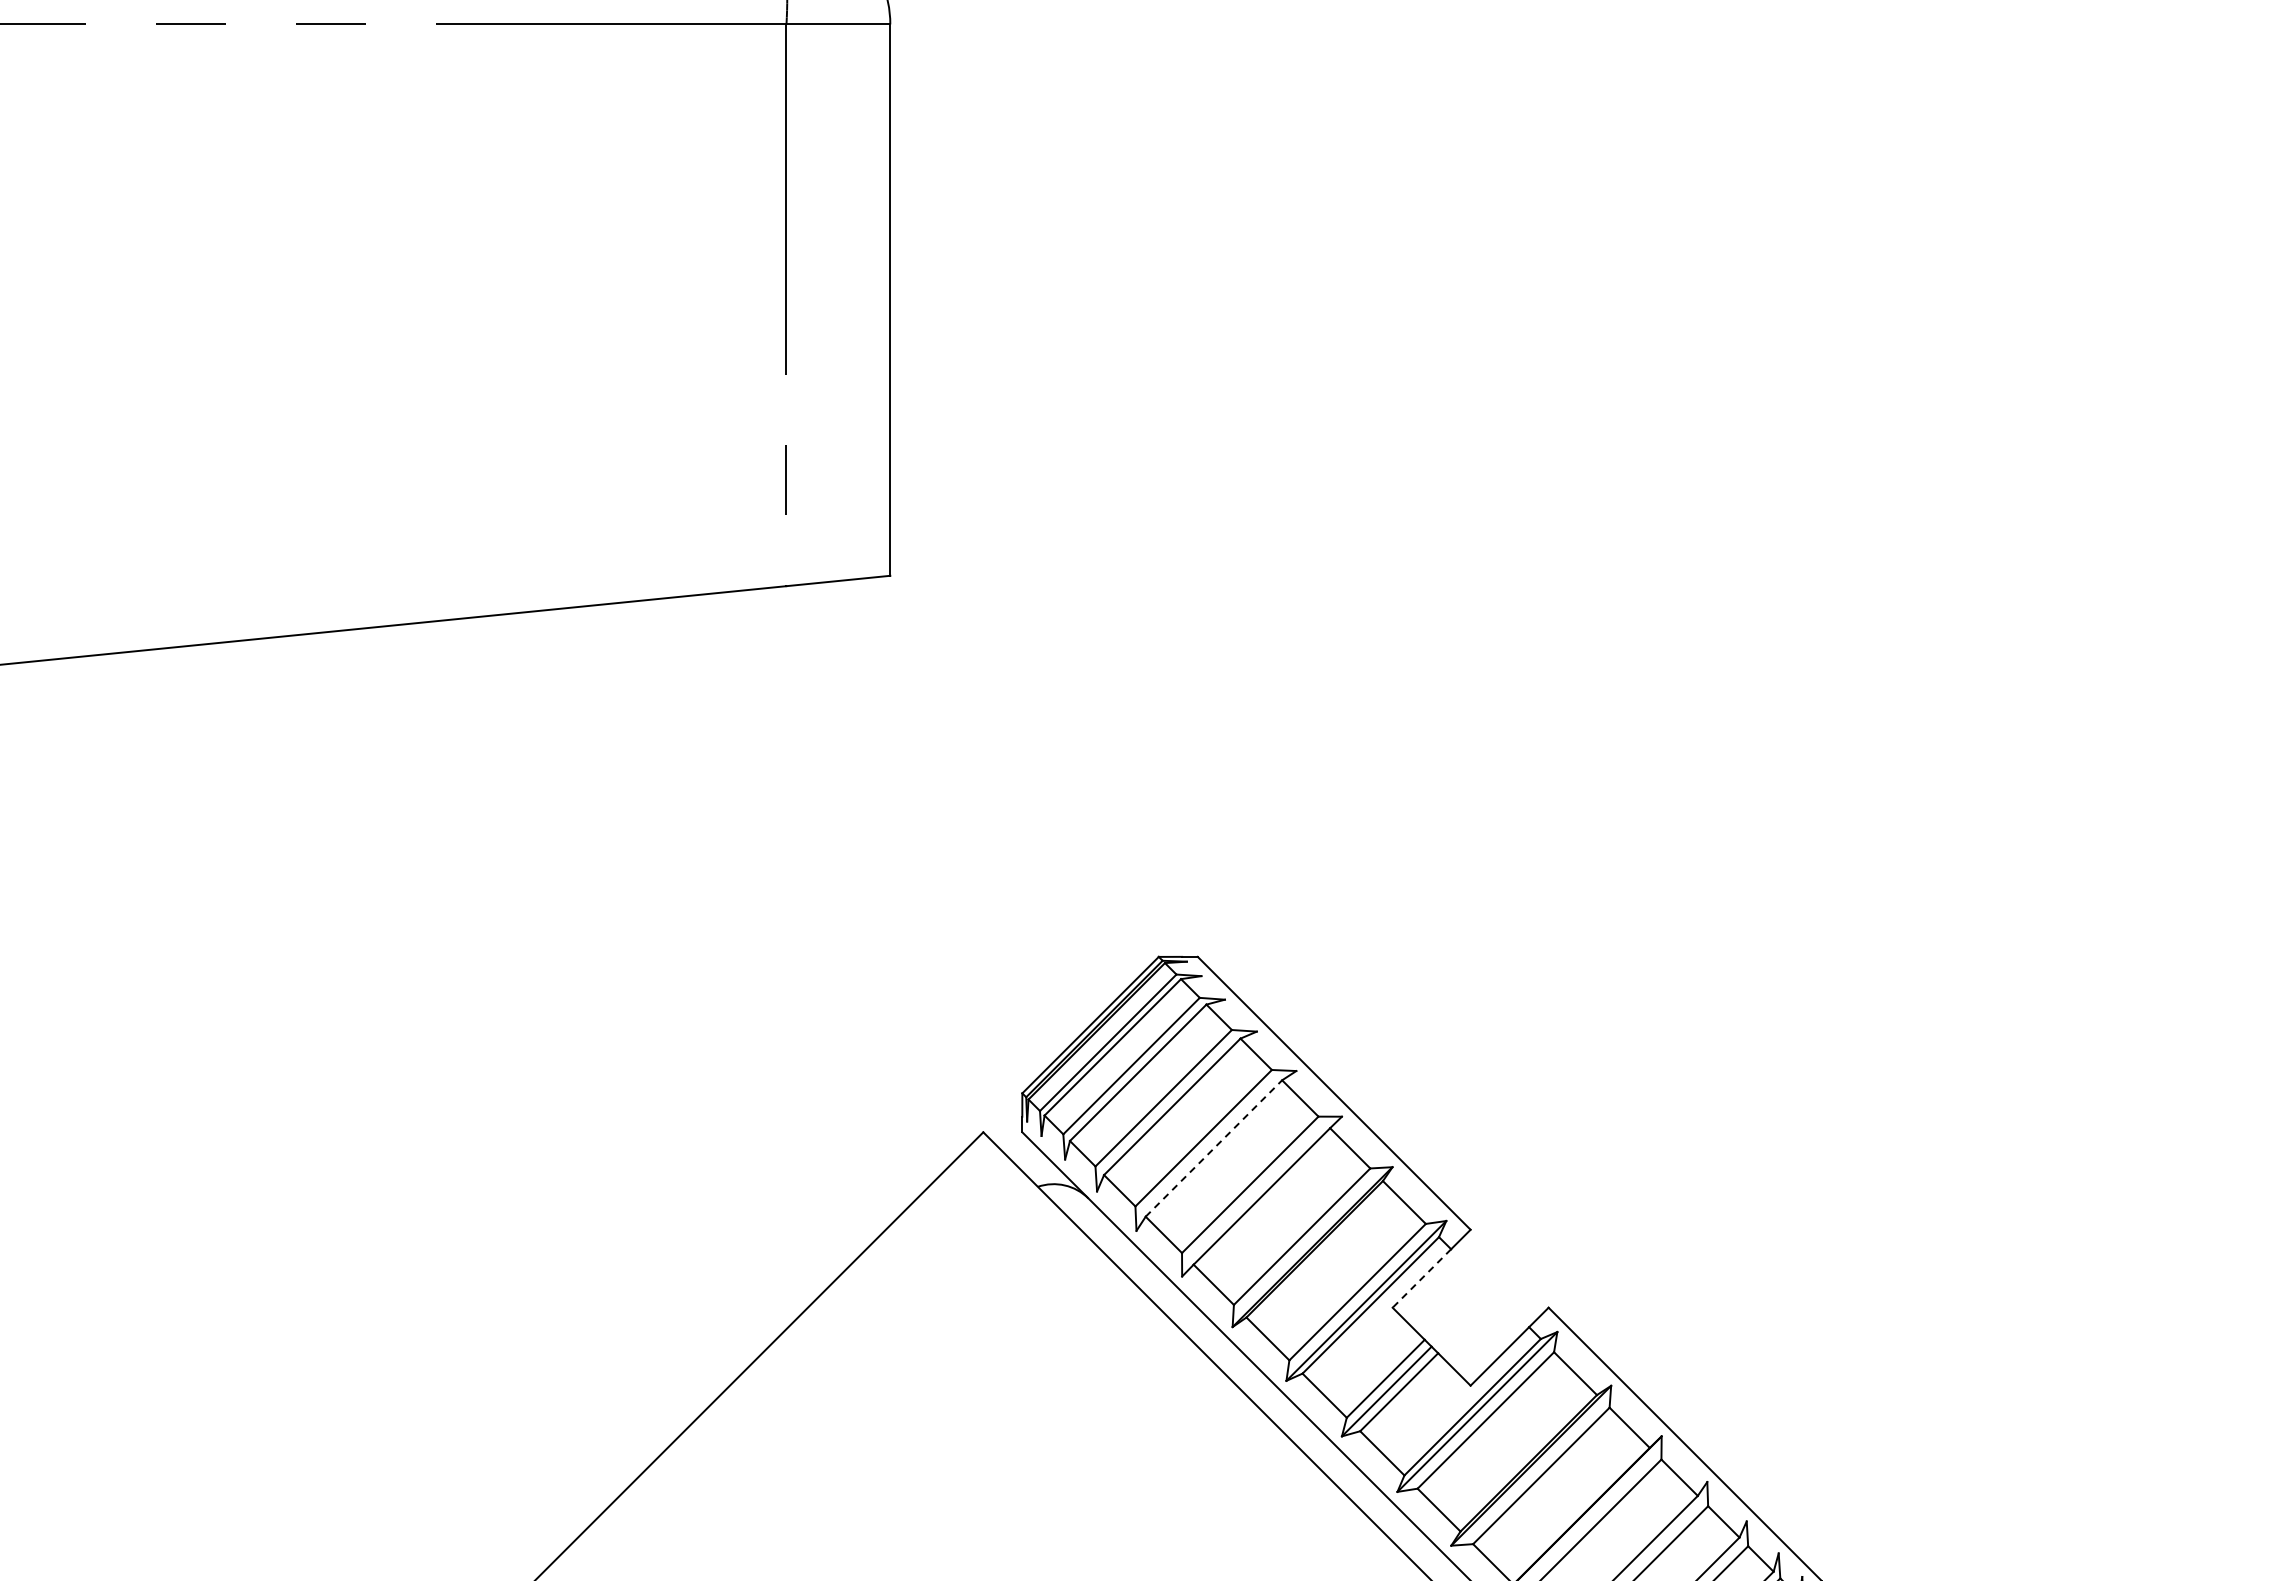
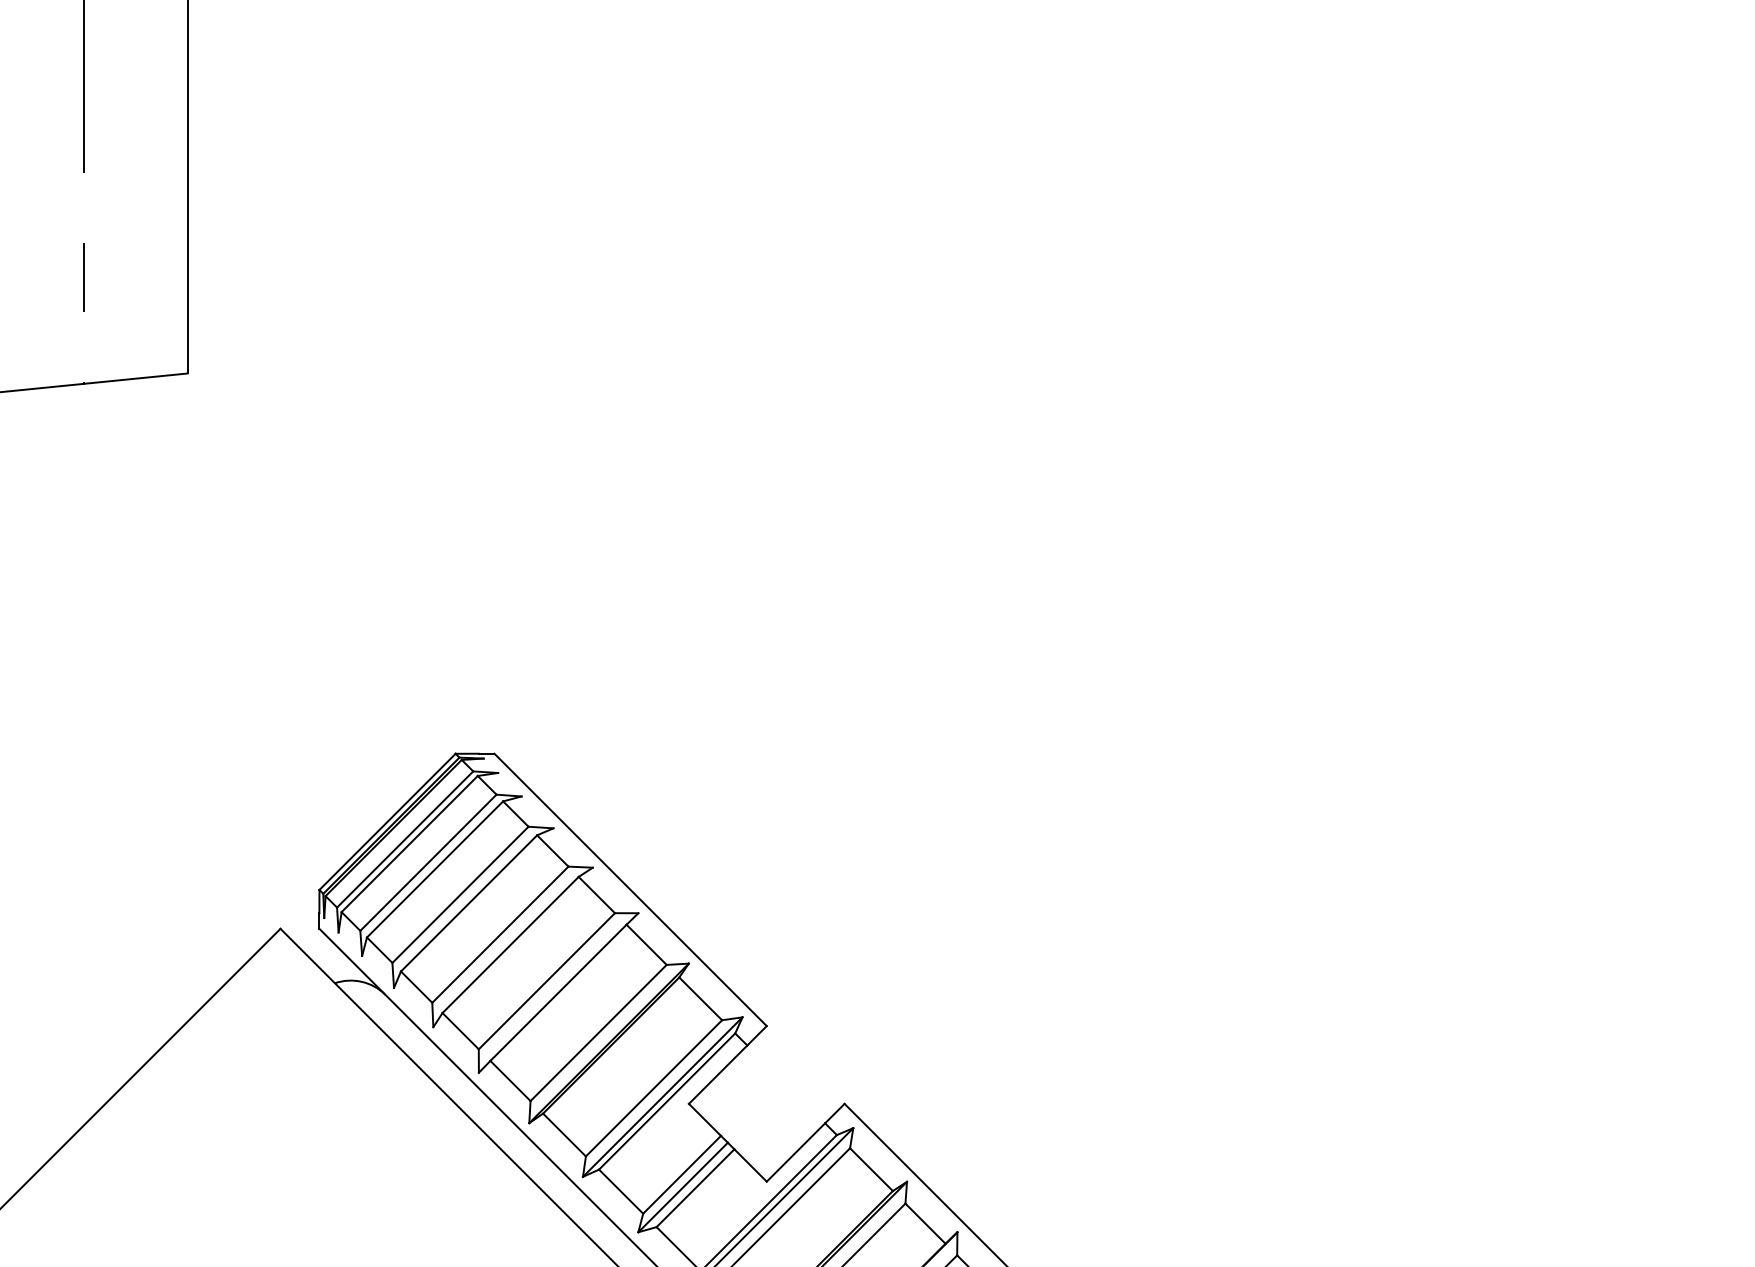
line: (1214, 1148) -> (511, 944), dashed -> solid
line: (1421, 1278) -> (717, 1074), dashed -> solid

